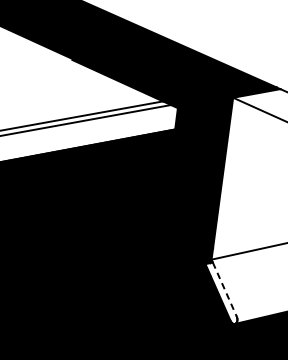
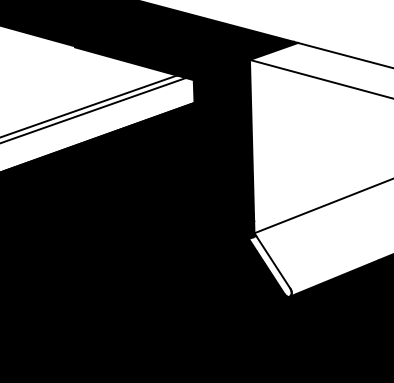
line: (224, 289) -> (273, 262), dashed -> solid

